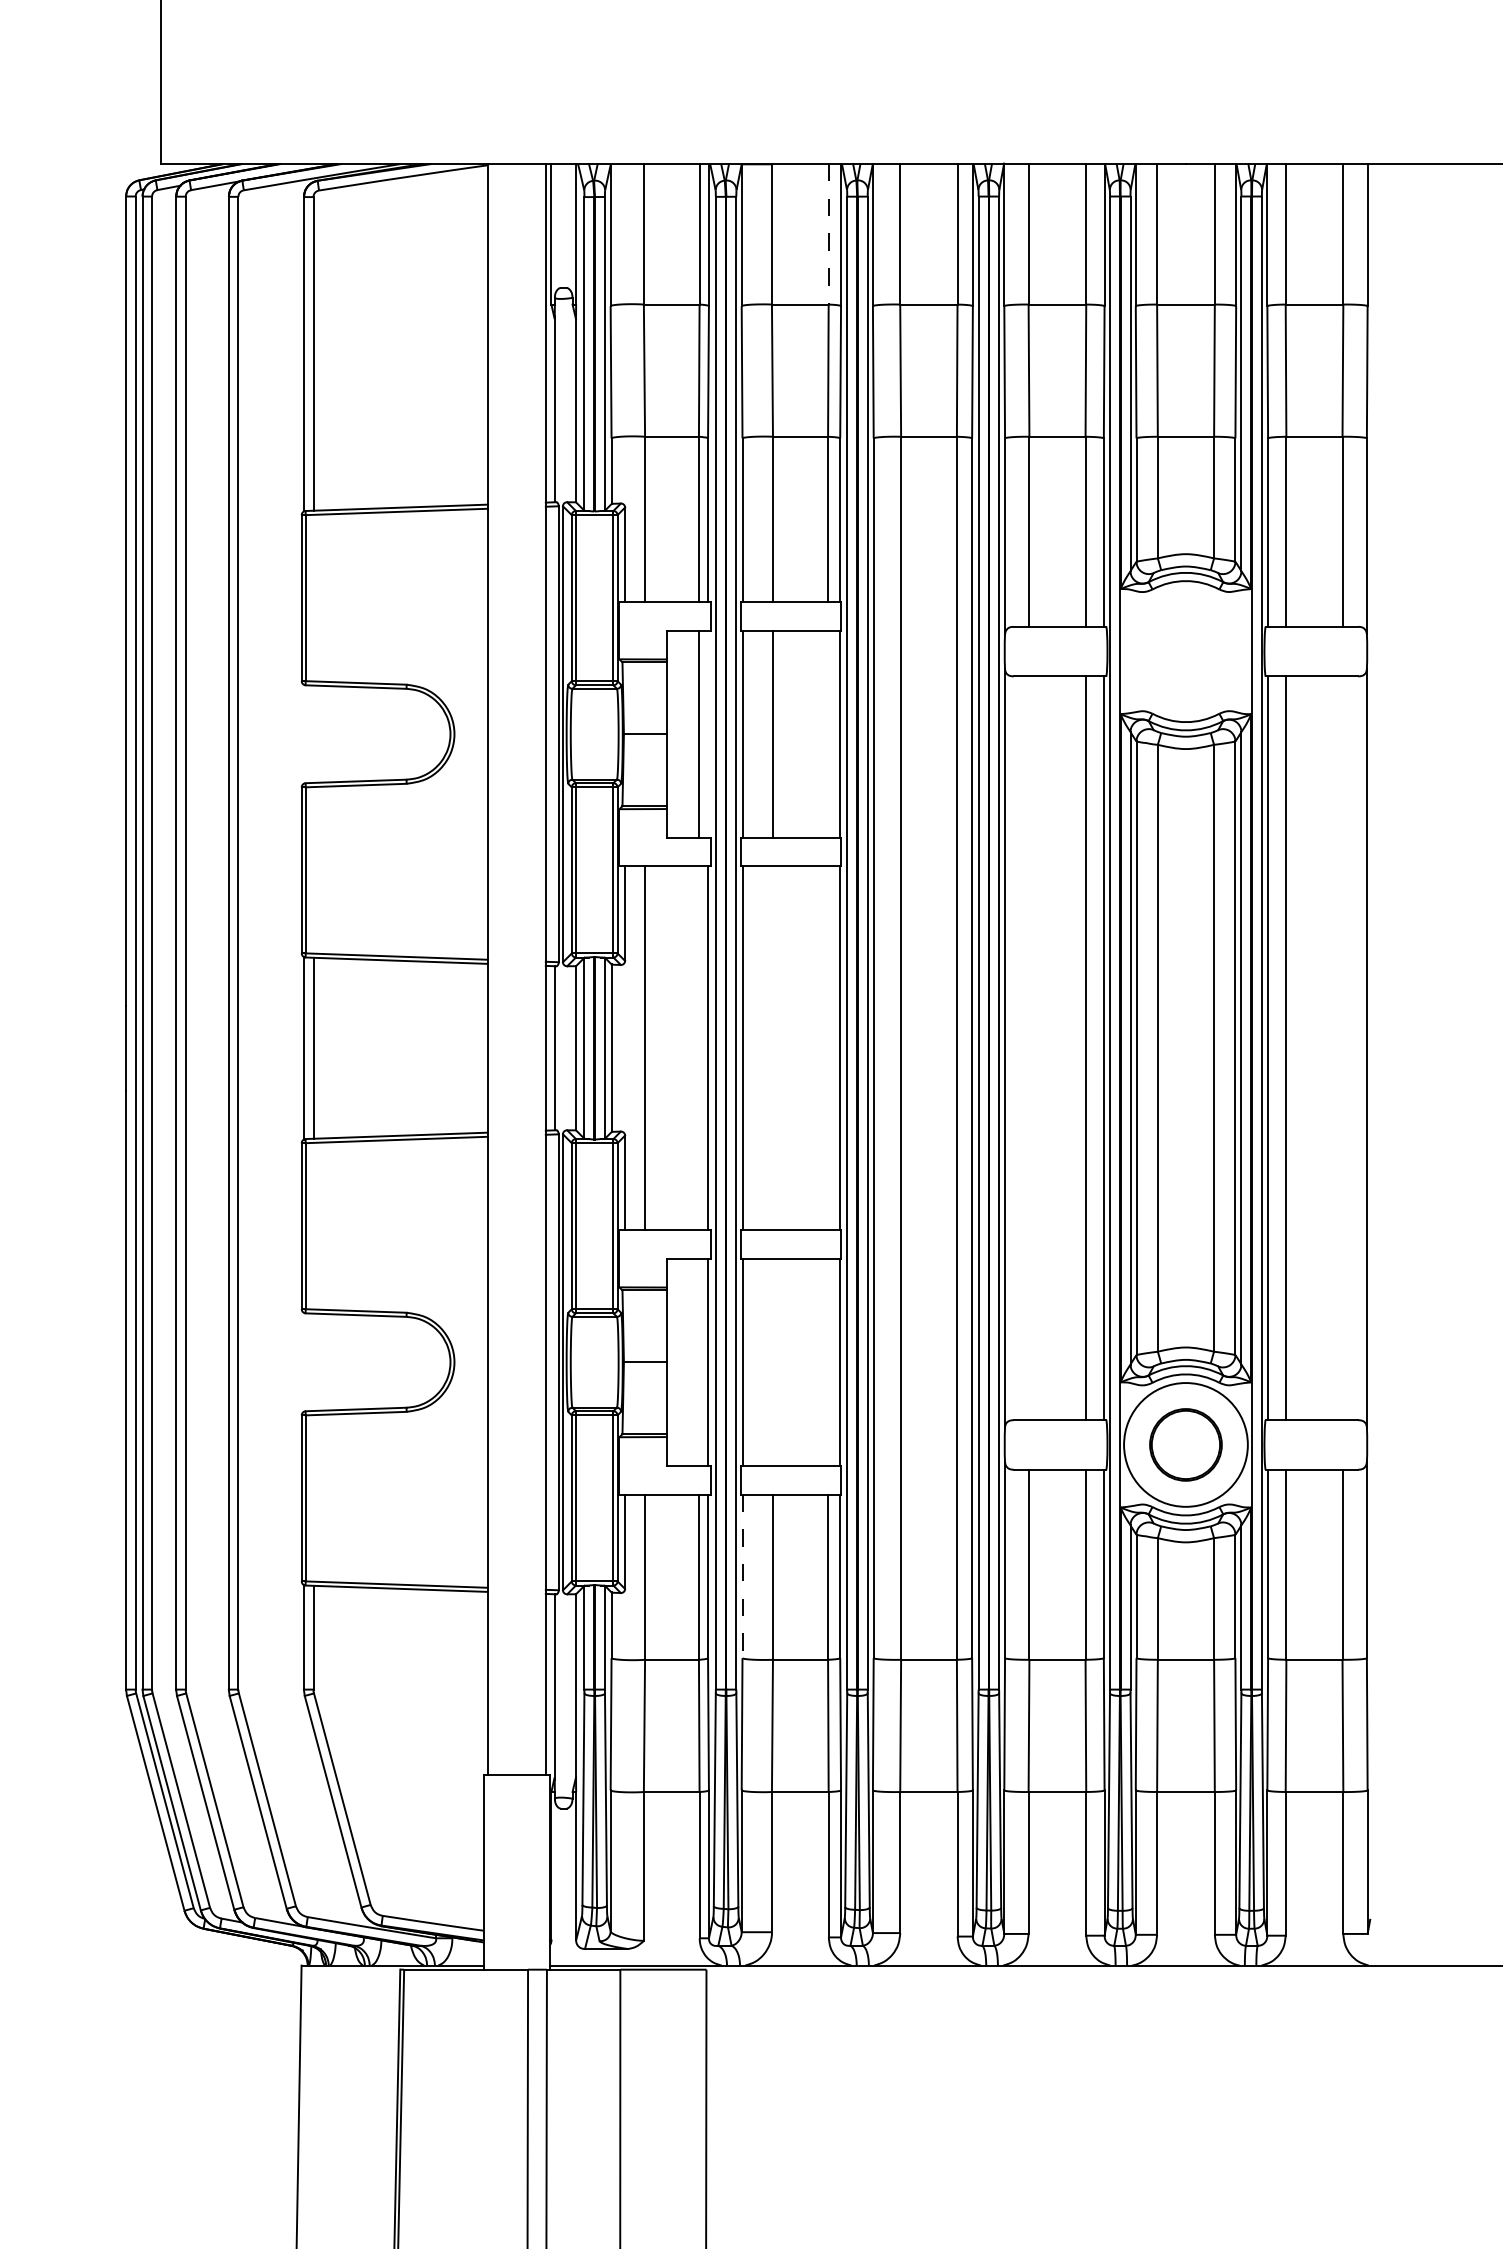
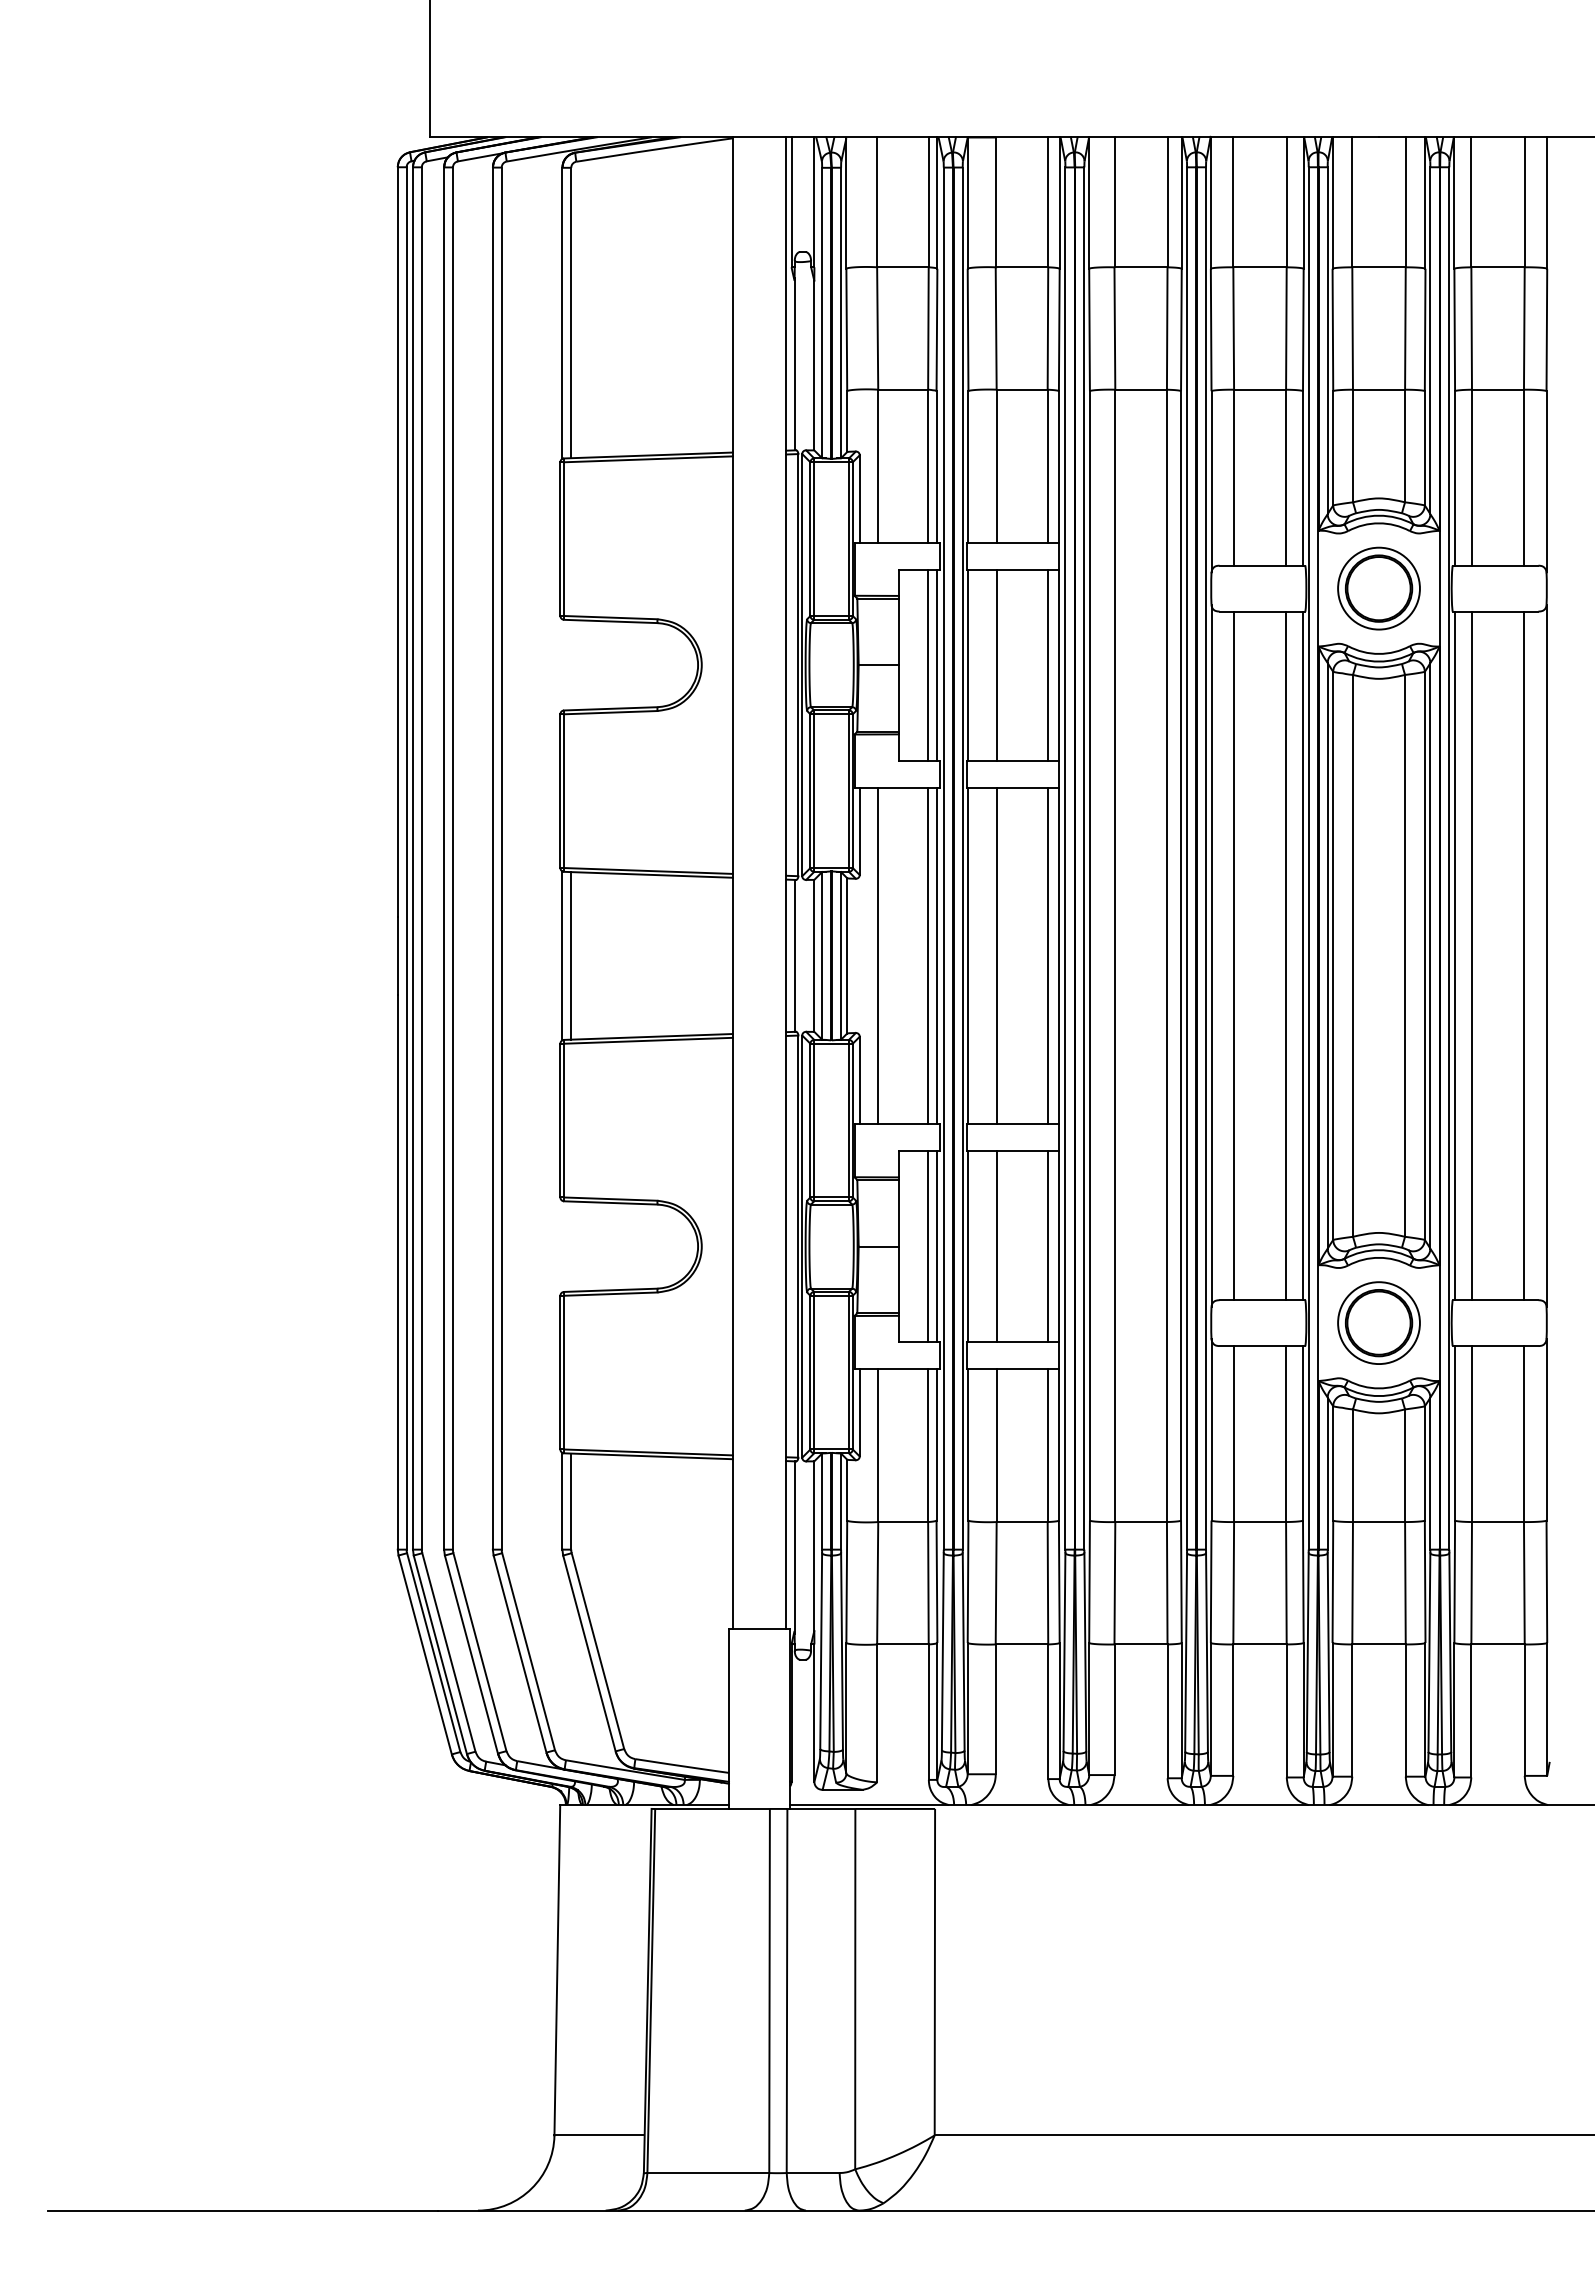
line: (828, 234) -> (1048, 202), dashed -> solid
part: (1185, 651) -> (1378, 588), added
line: (707, 733) -> (936, 664), added
line: (827, 733) -> (1047, 664), added
line: (699, 1047) -> (928, 955), added
line: (772, 1047) -> (996, 955), added
line: (827, 1047) -> (1047, 955), added
line: (1029, 1047) -> (1234, 955), added
line: (1342, 1047) -> (1523, 955), added
line: (699, 1362) -> (928, 1246), added
line: (772, 1362) -> (996, 1246), added
line: (827, 1362) -> (1047, 1246), added
circle: (1185, 1445) -> (1378, 1323), size x0.71
line: (742, 1576) -> (968, 1444), dashed -> solid

